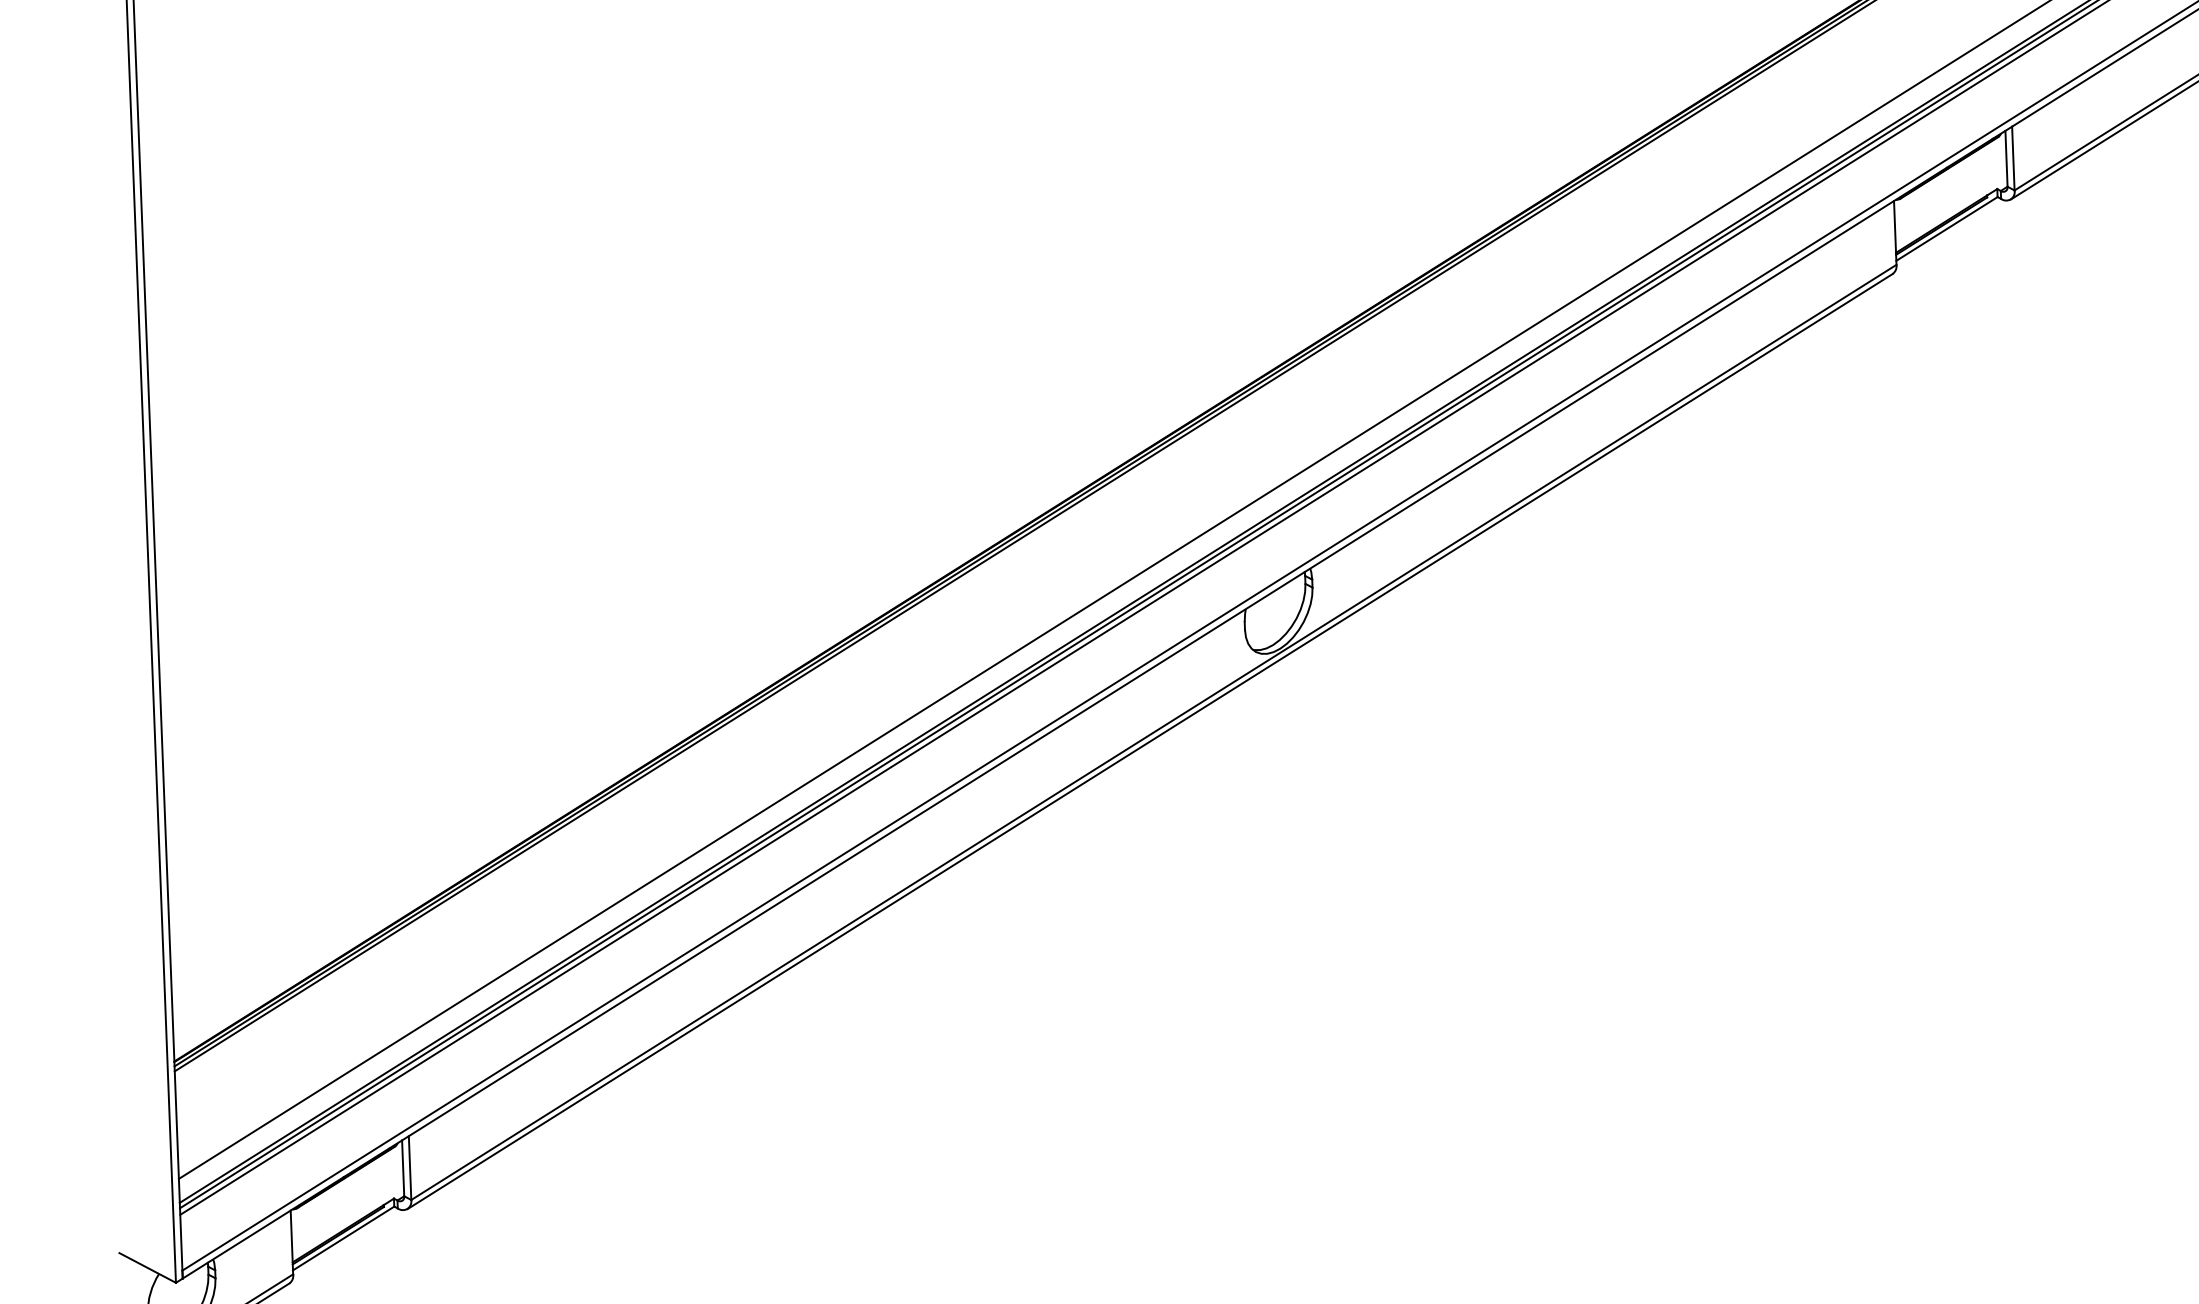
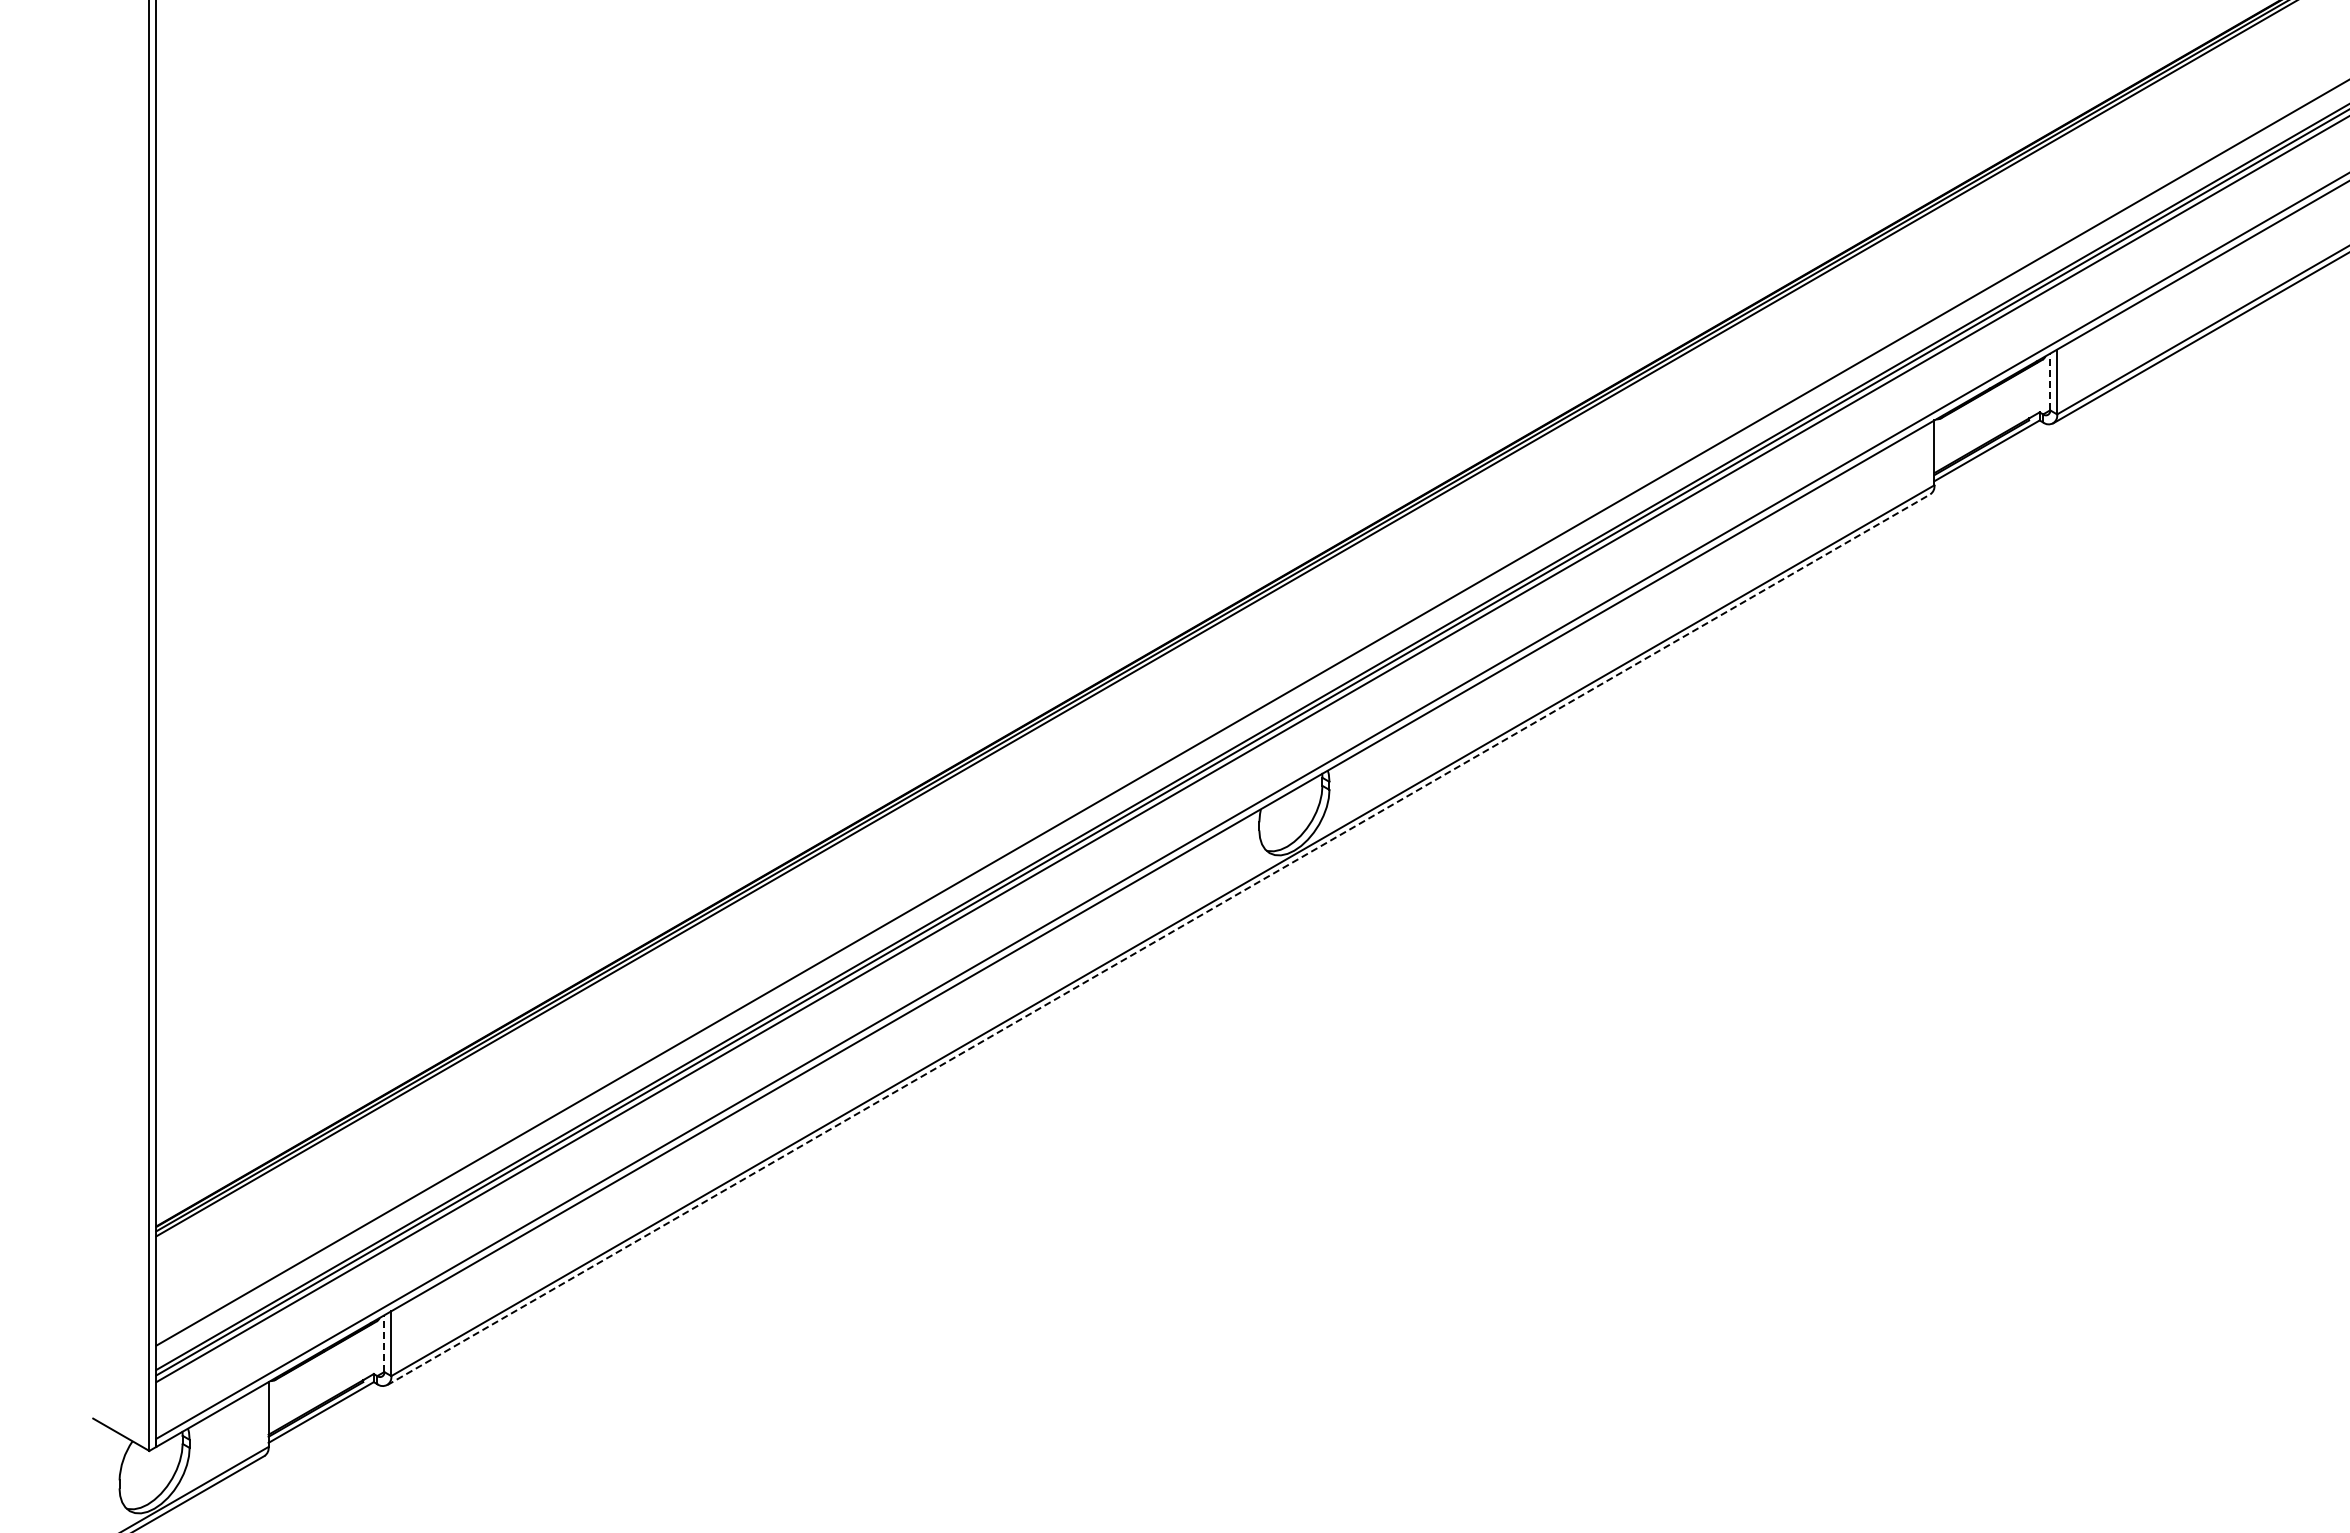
line: (2006, 158) -> (2050, 381), solid -> dashed
line: (1149, 741) -> (1158, 939), solid -> dashed
line: (403, 1168) -> (384, 1343), solid -> dashed

